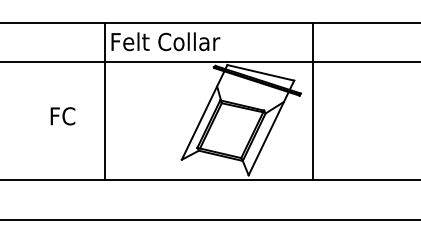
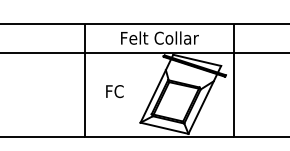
text: (165, 41) -> (159, 37), moved
text: (62, 116) -> (114, 91), moved
line: (214, 167) -> (164, 128), added

